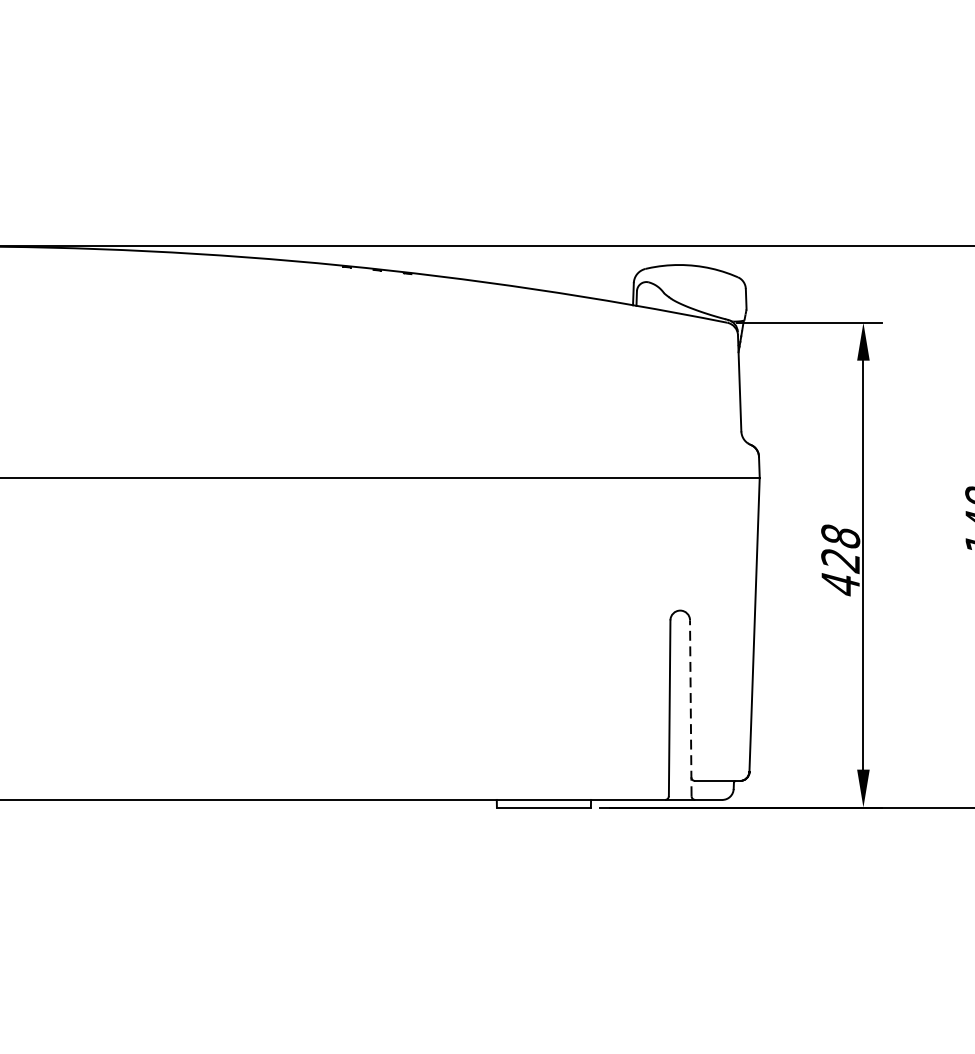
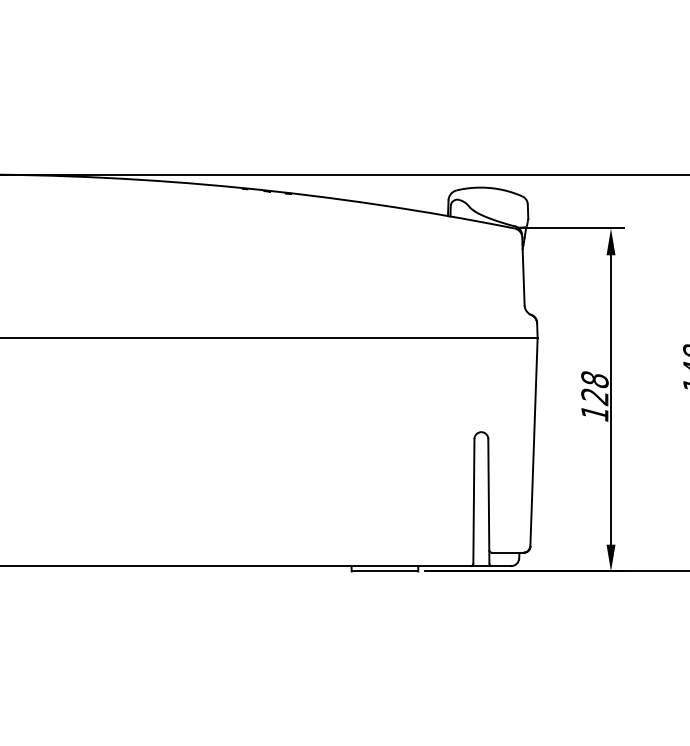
text: (840, 584) -> (594, 413), 428 -> 128
line: (690, 707) -> (488, 500), dashed -> solid

